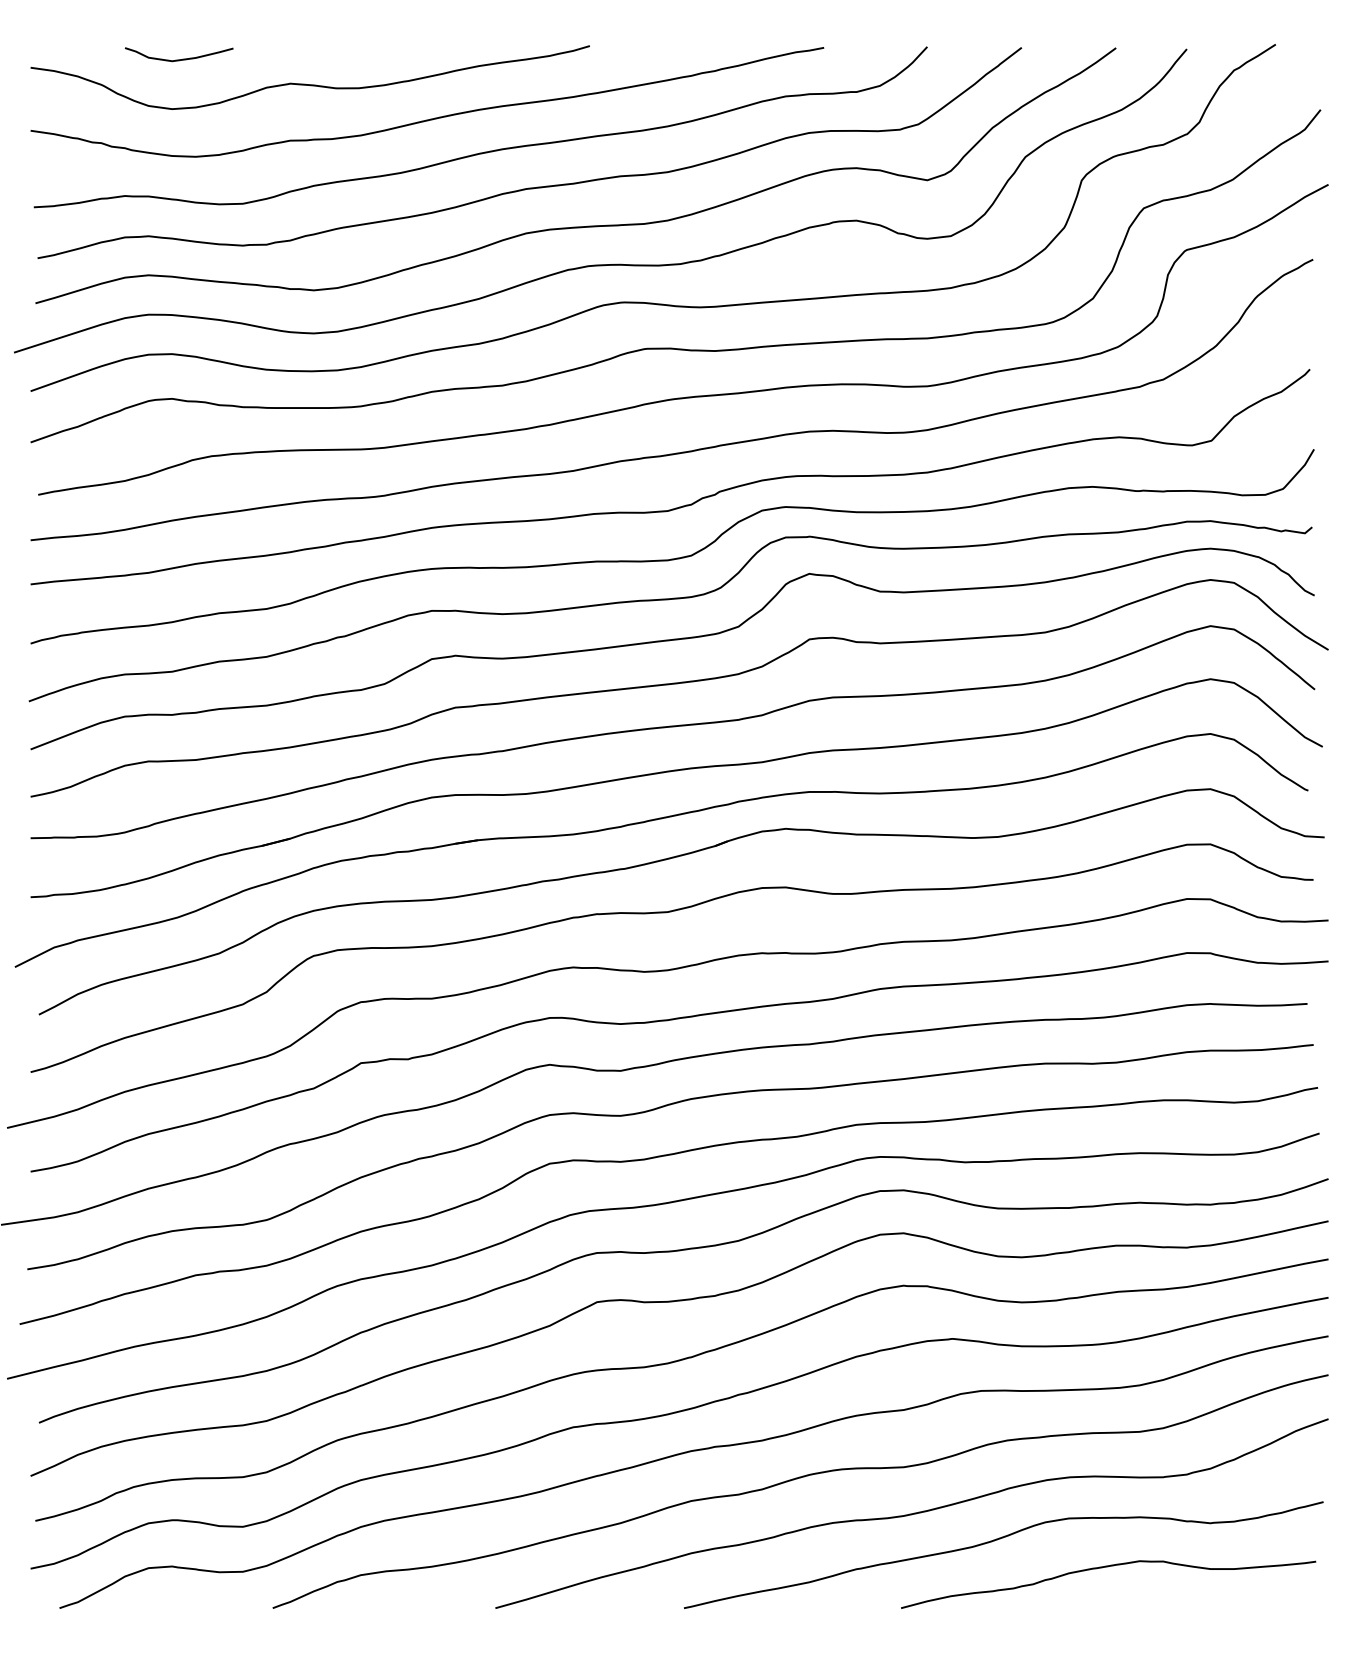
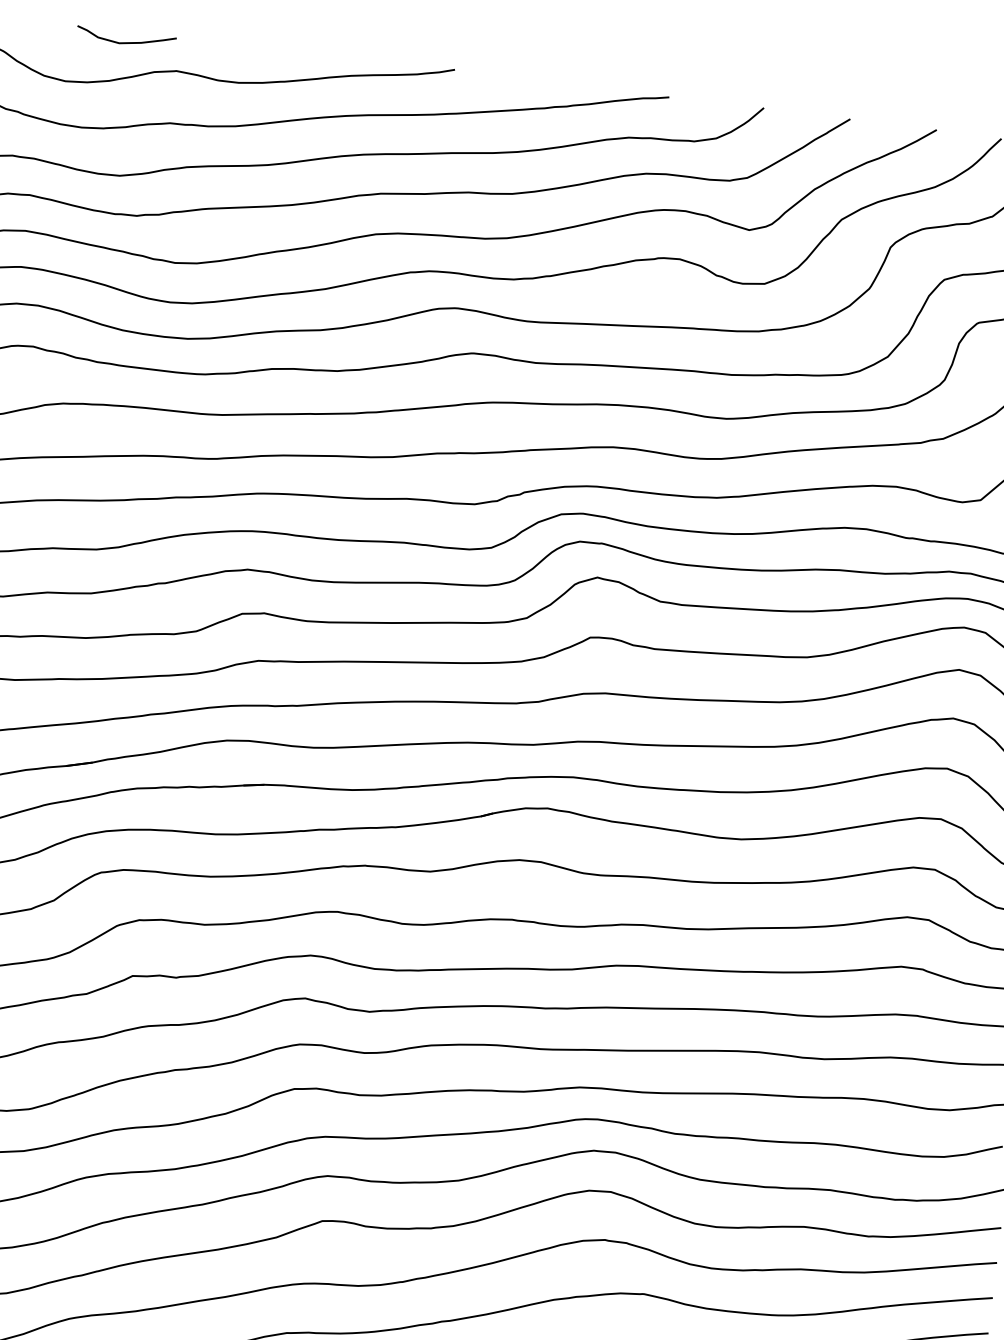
curve: (182, 58) -> (129, 41), moved

